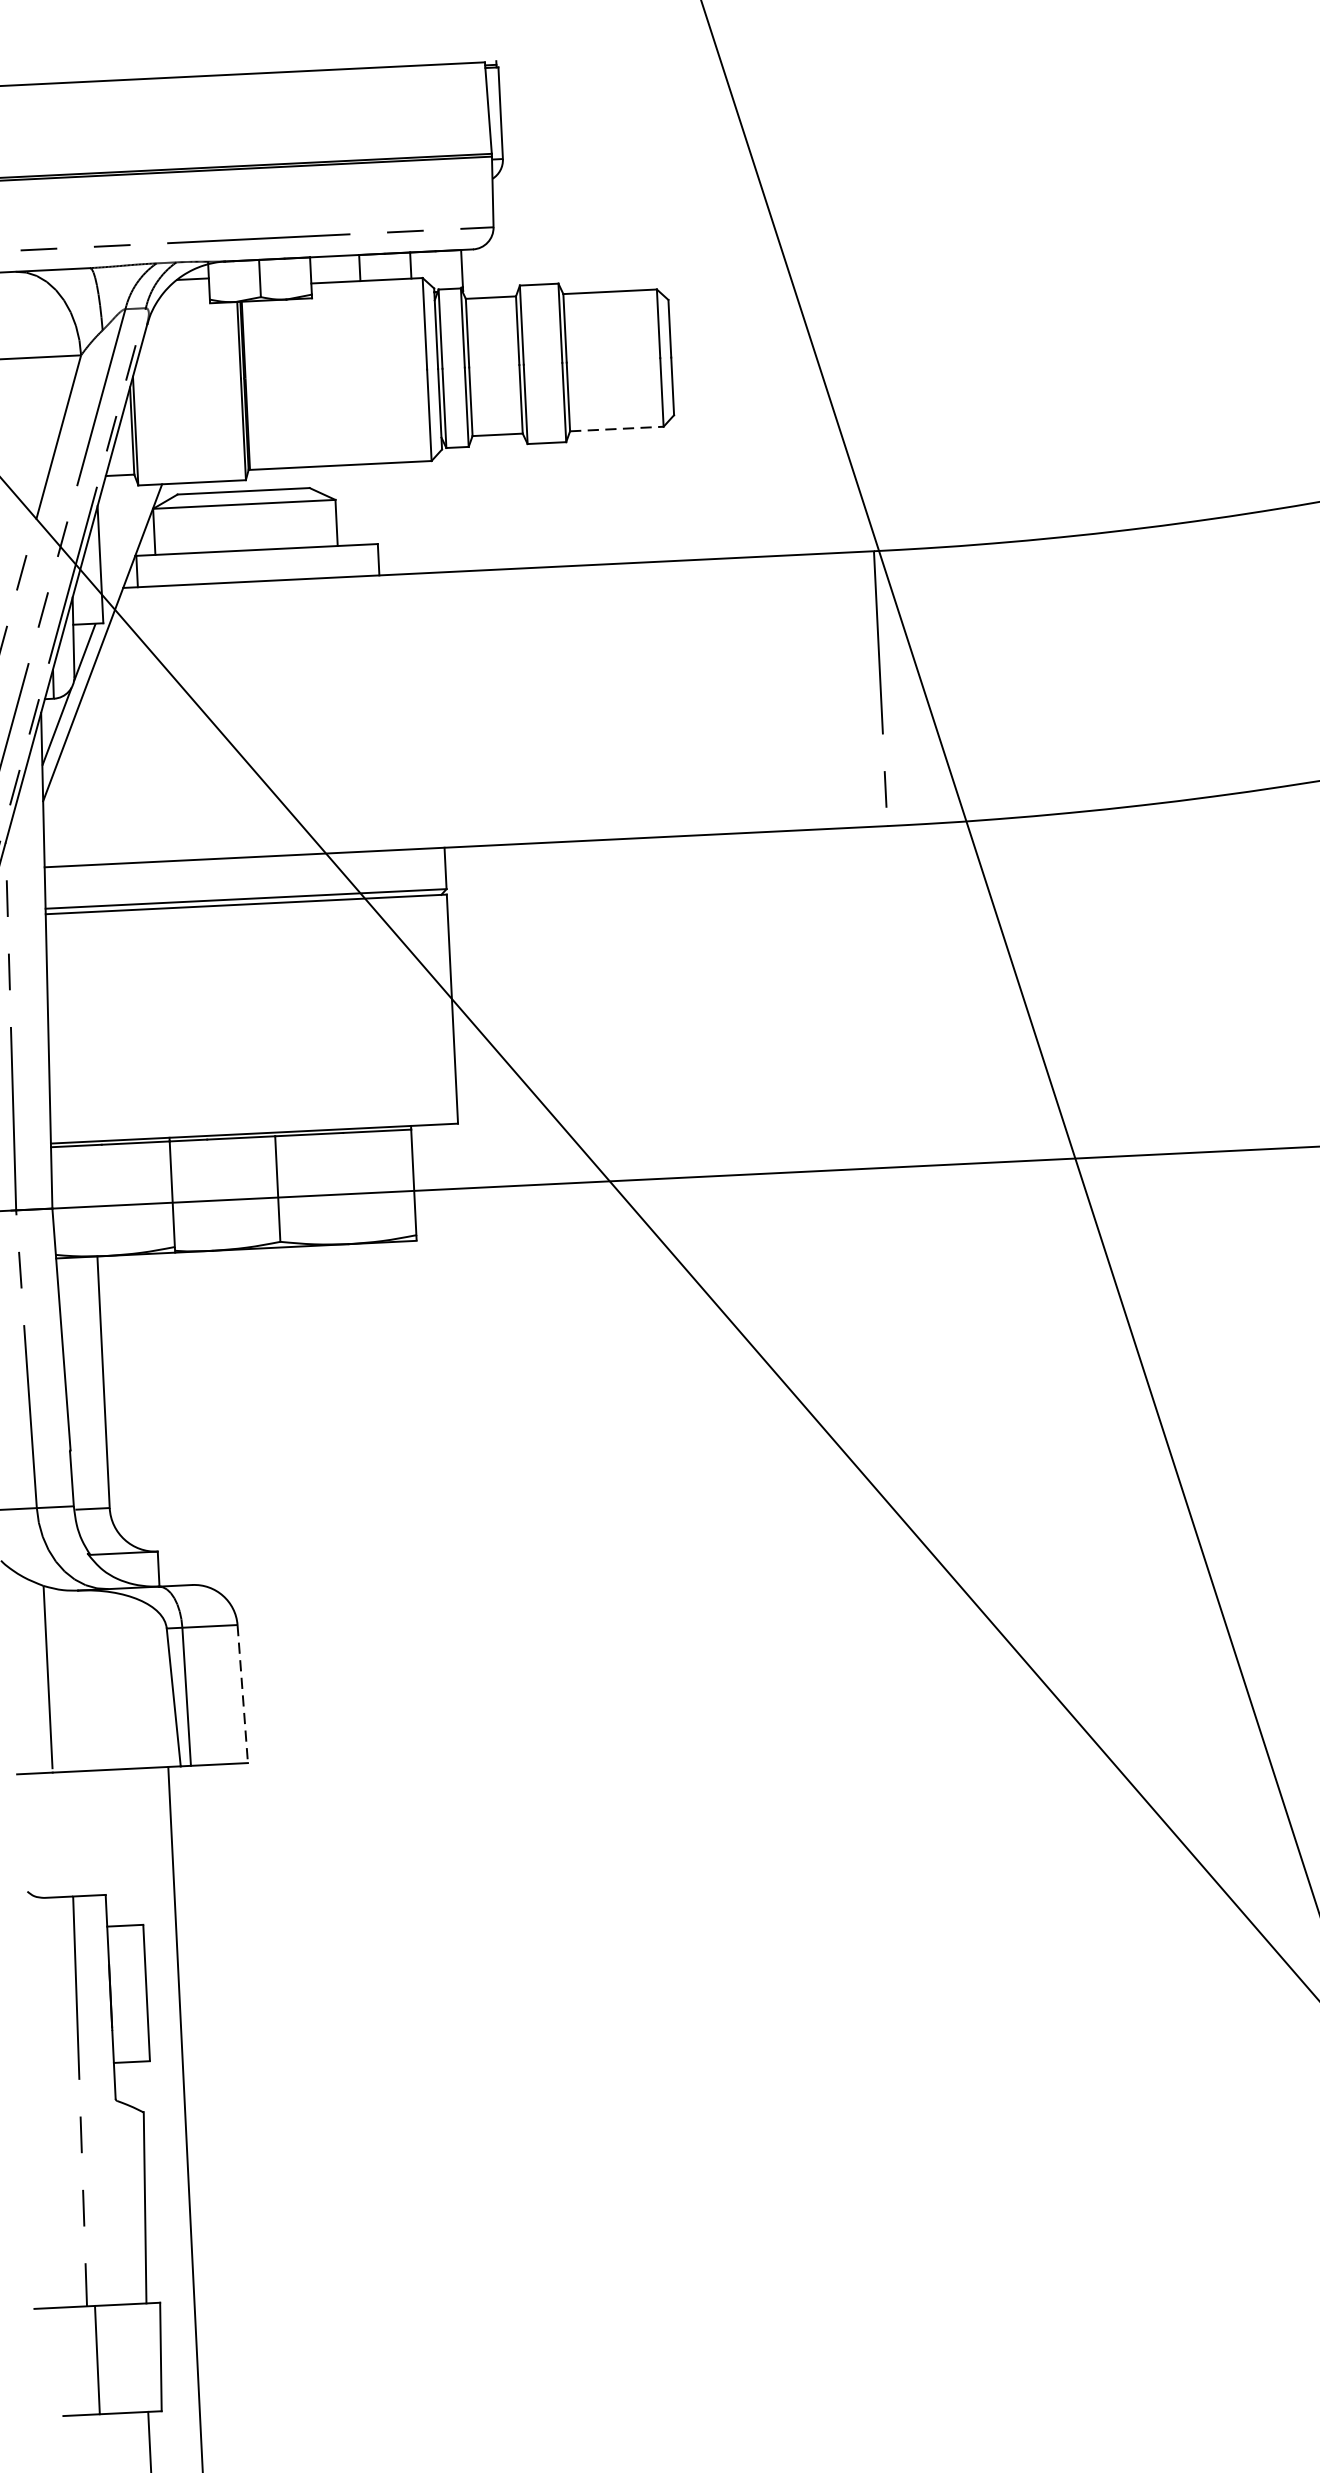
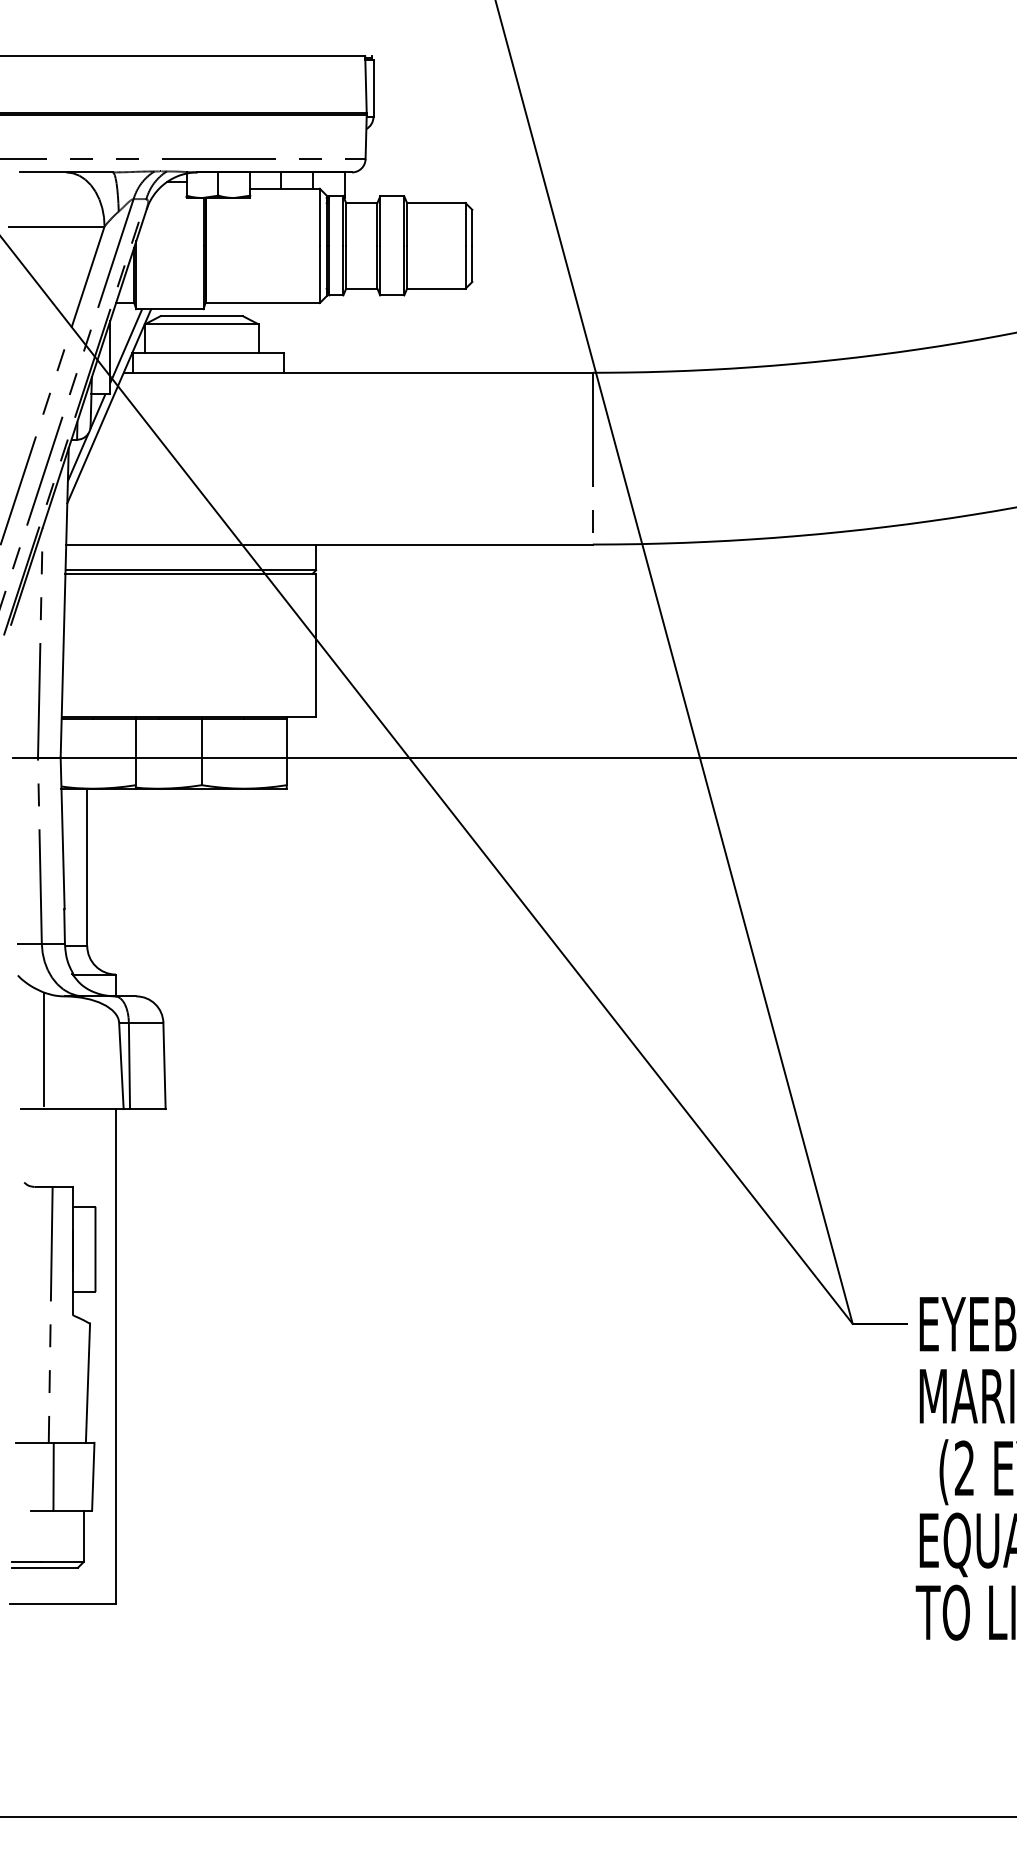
line: (617, 428) -> (436, 288), dashed -> solid
line: (125, 545) -> (126, 346), added
line: (242, 1694) -> (164, 1066), dashed -> solid

